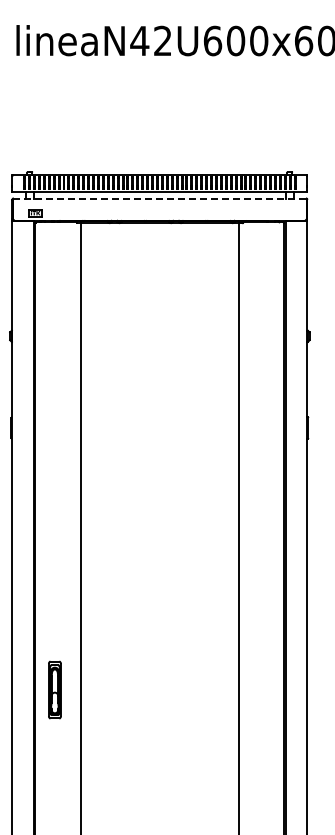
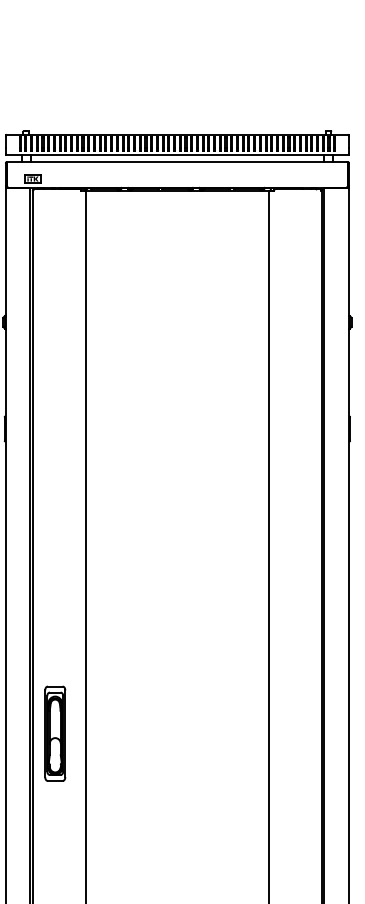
line: (159, 198) -> (176, 161), dashed -> solid
part: (54, 689) -> (54, 733), size x1.43

